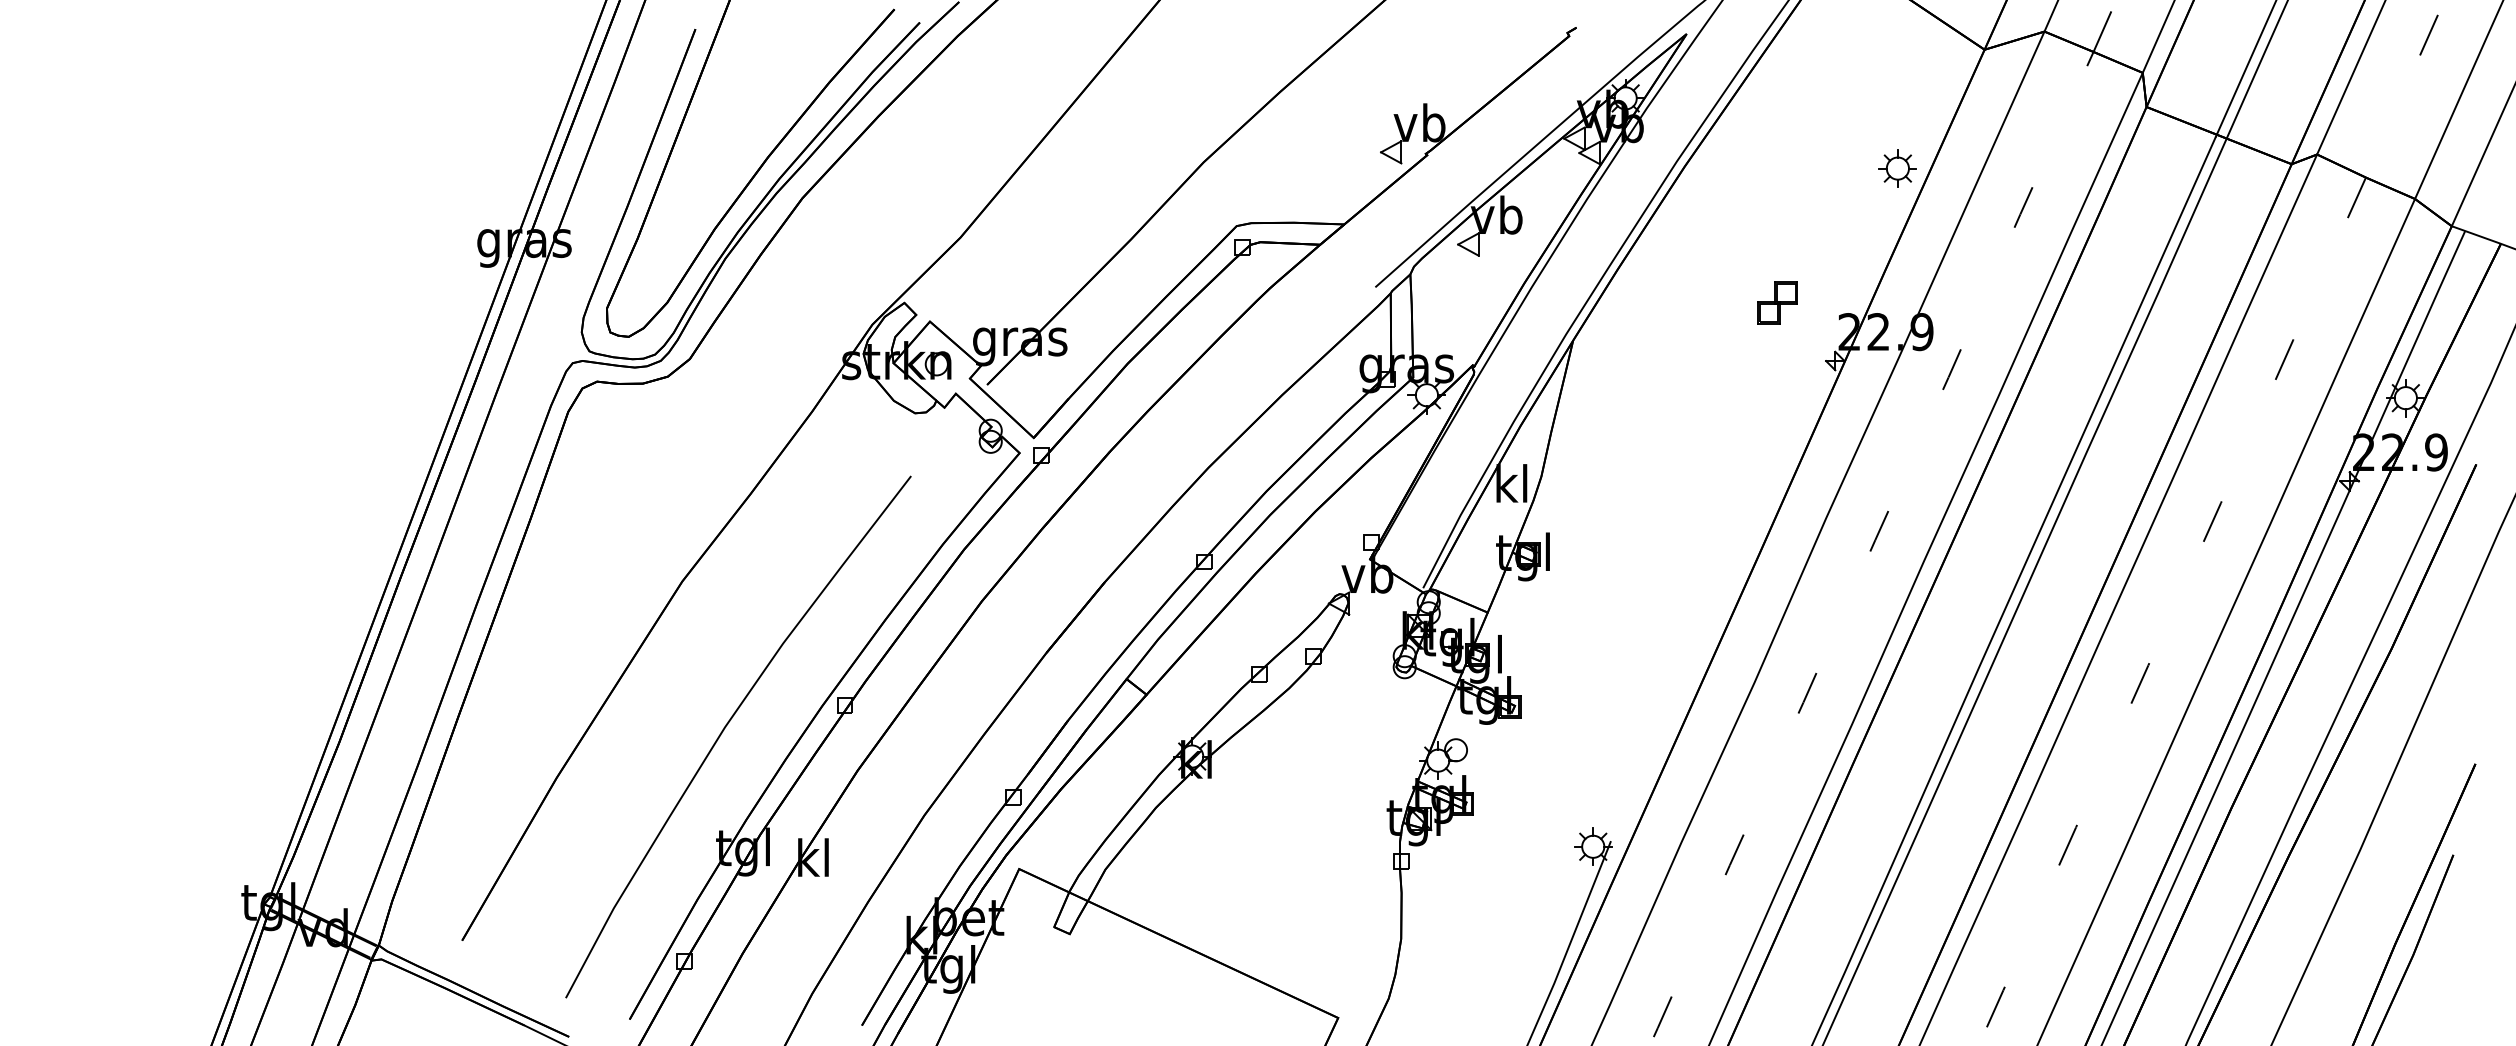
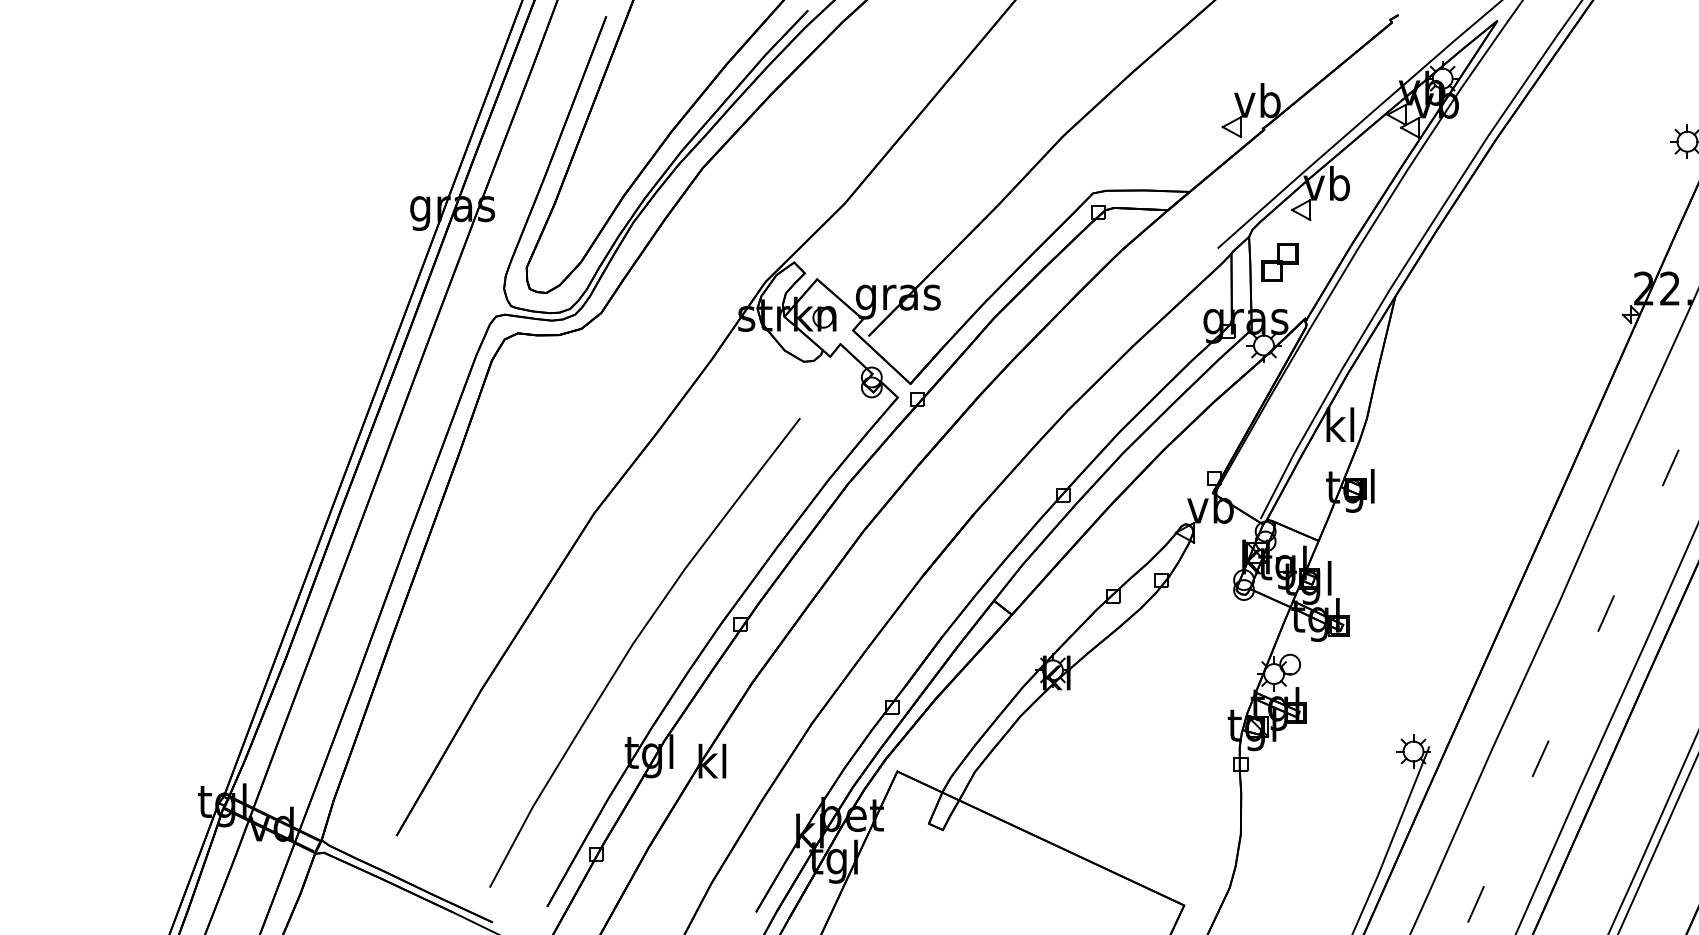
part: (1777, 302) -> (1279, 262), moved

